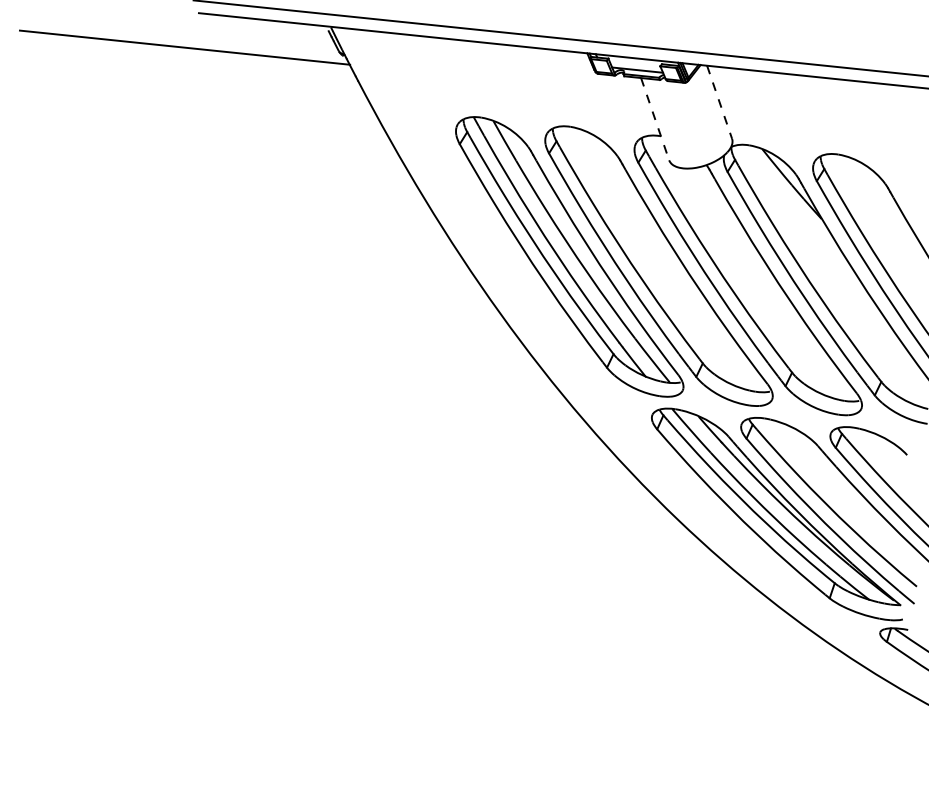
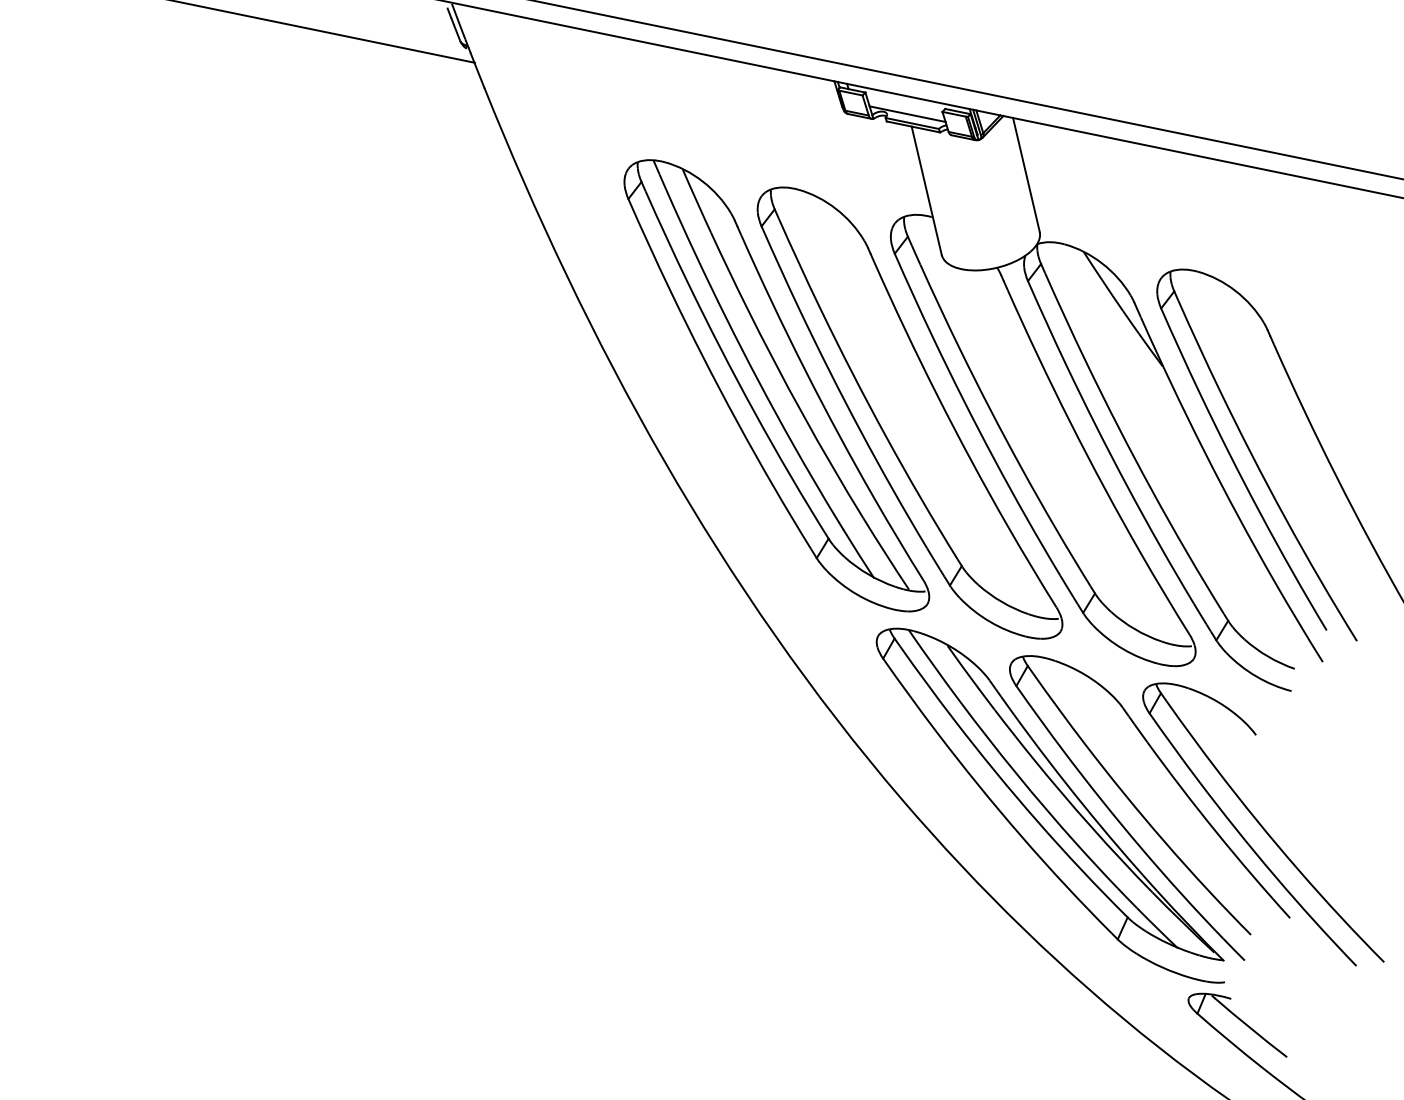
line: (719, 102) -> (1026, 175), dashed -> solid
line: (655, 119) -> (927, 191), dashed -> solid

